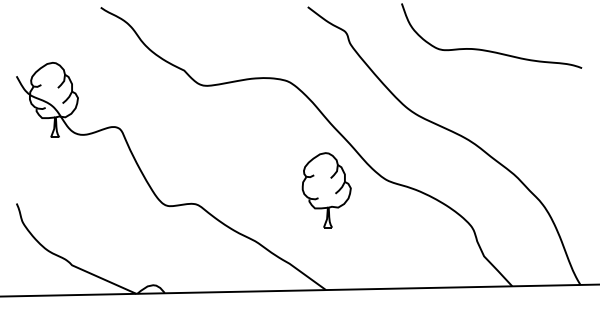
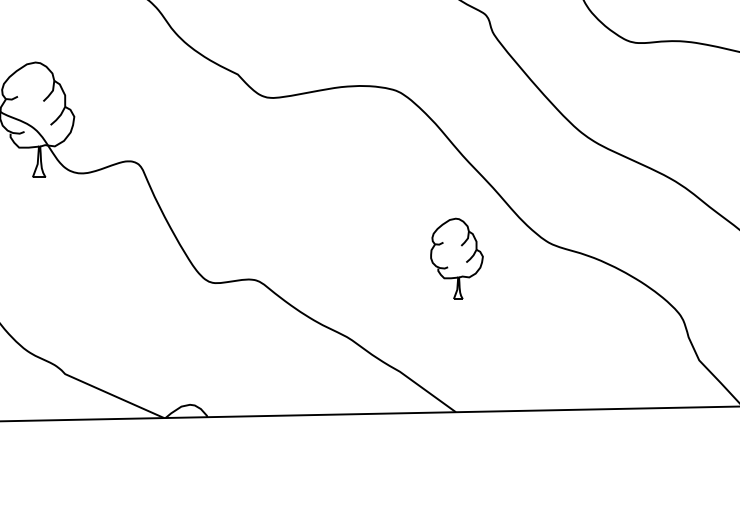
part: (326, 190) -> (456, 259), size x0.7

